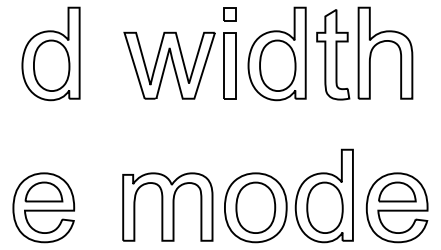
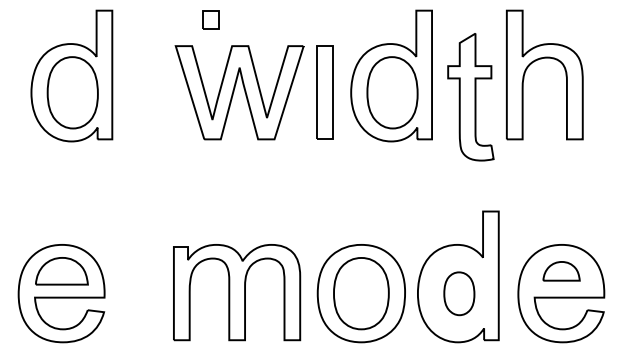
part: (229, 13) -> (210, 19), moved
part: (332, 54) -> (470, 97), moved
part: (397, 192) -> (561, 271), size x0.7
part: (325, 207) -> (459, 293), size x0.6

